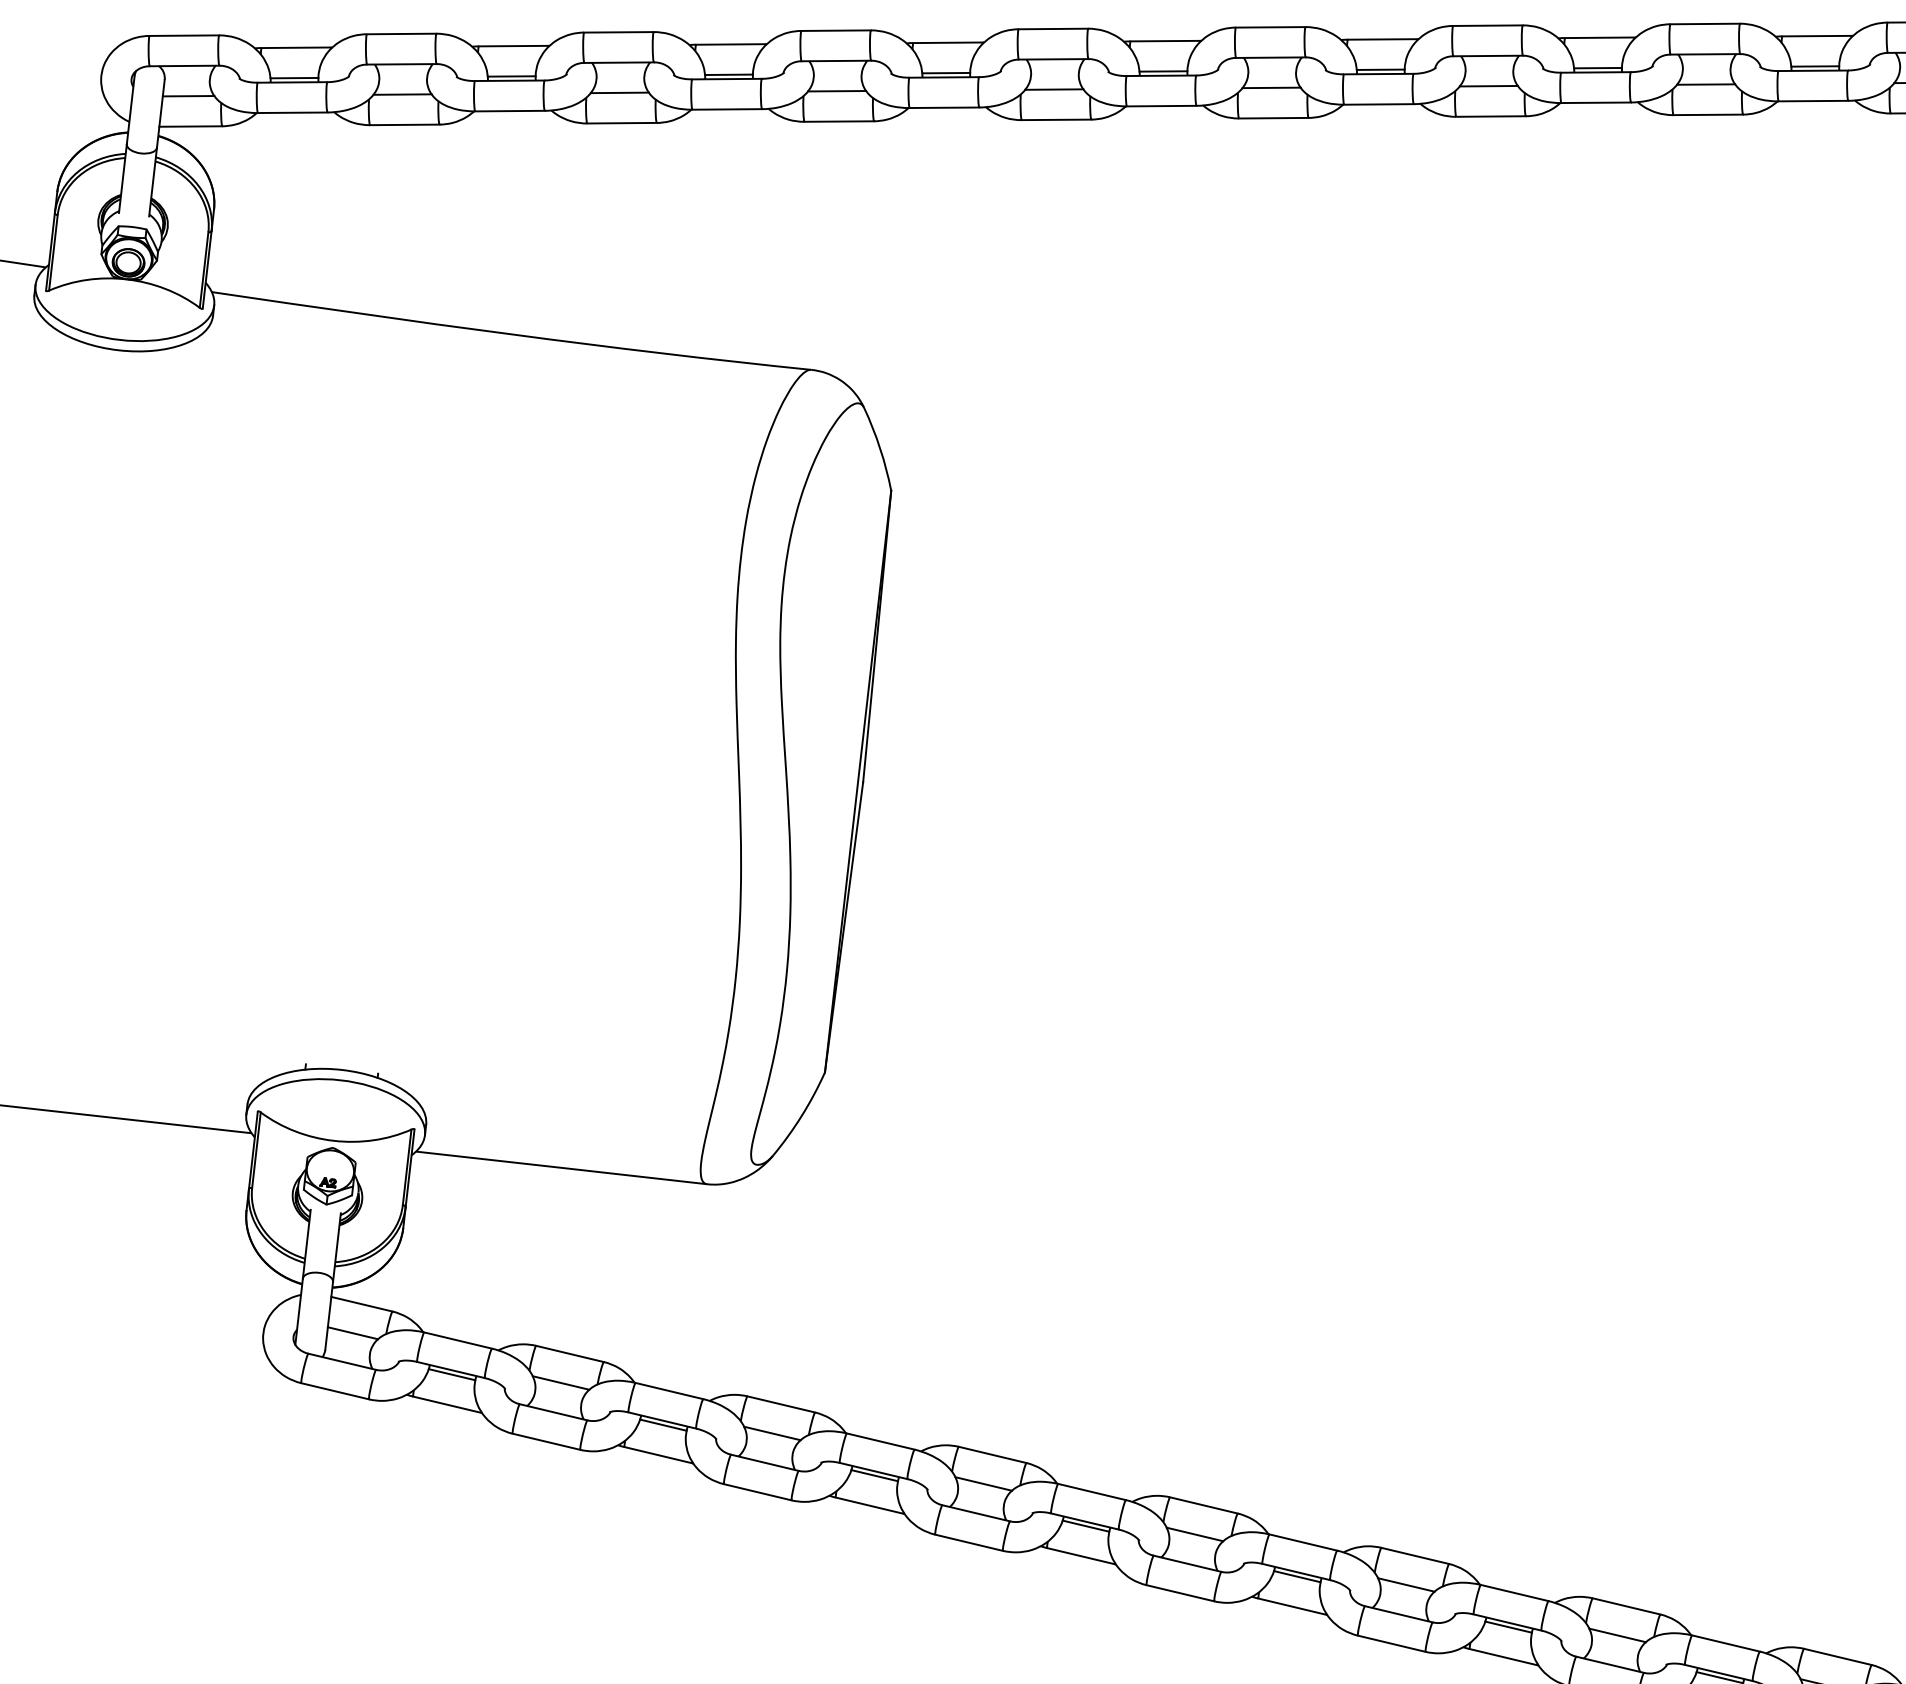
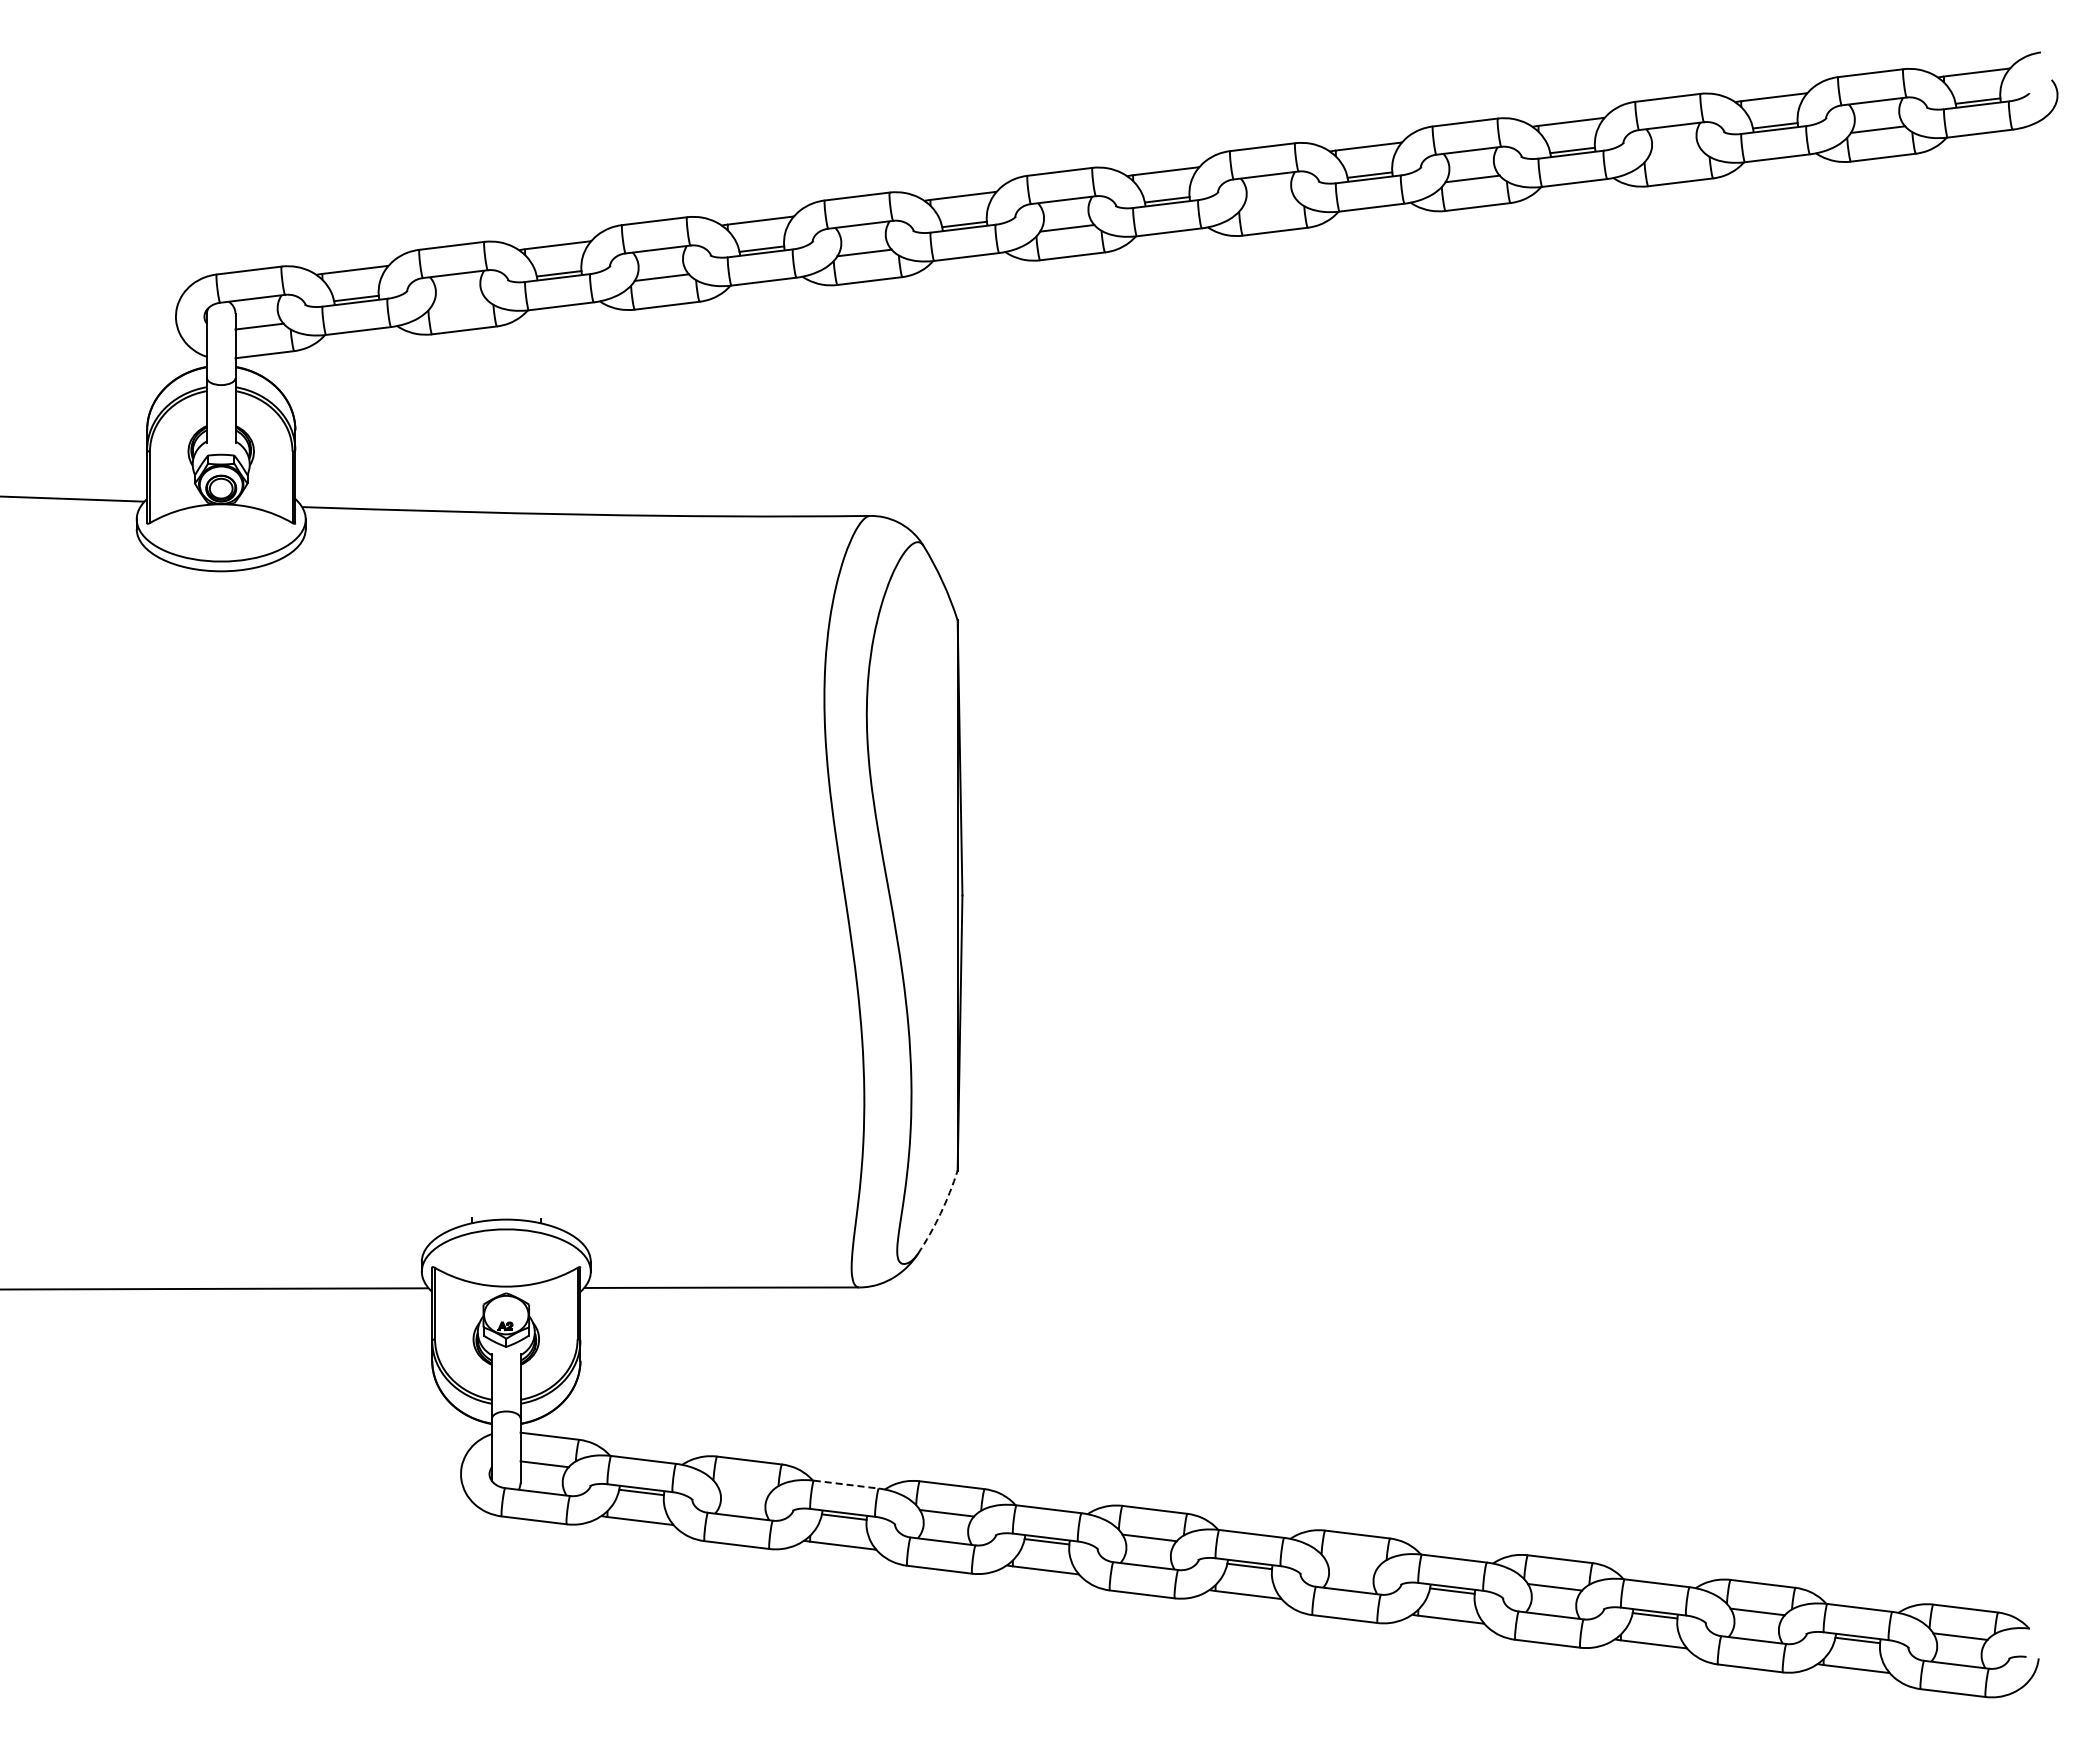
line: (1706, 84) -> (1675, 154), removed
line: (1271, 87) -> (1269, 203), removed
line: (402, 94) -> (459, 302), removed
arc: (801, 1115) -> (940, 1213), solid -> dashed
line: (561, 1382) -> (744, 1488), removed
line: (669, 1390) -> (846, 1484), solid -> dashed
line: (1195, 1534) -> (1352, 1562), removed

